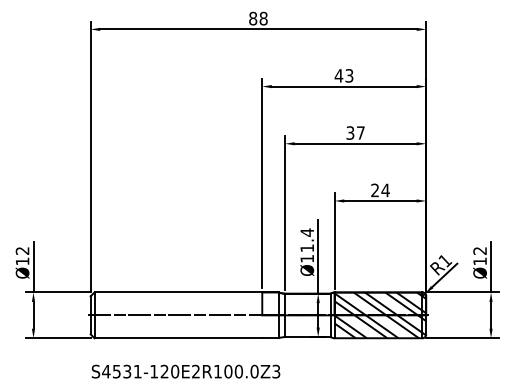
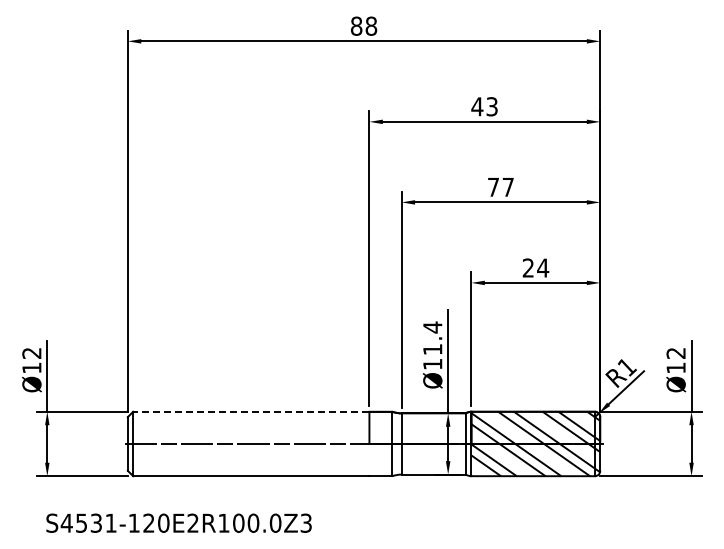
text: (350, 132) -> (493, 186), 37 -> 77
line: (177, 292) -> (250, 411), solid -> dashed
text: (185, 371) -> (178, 522), moved

